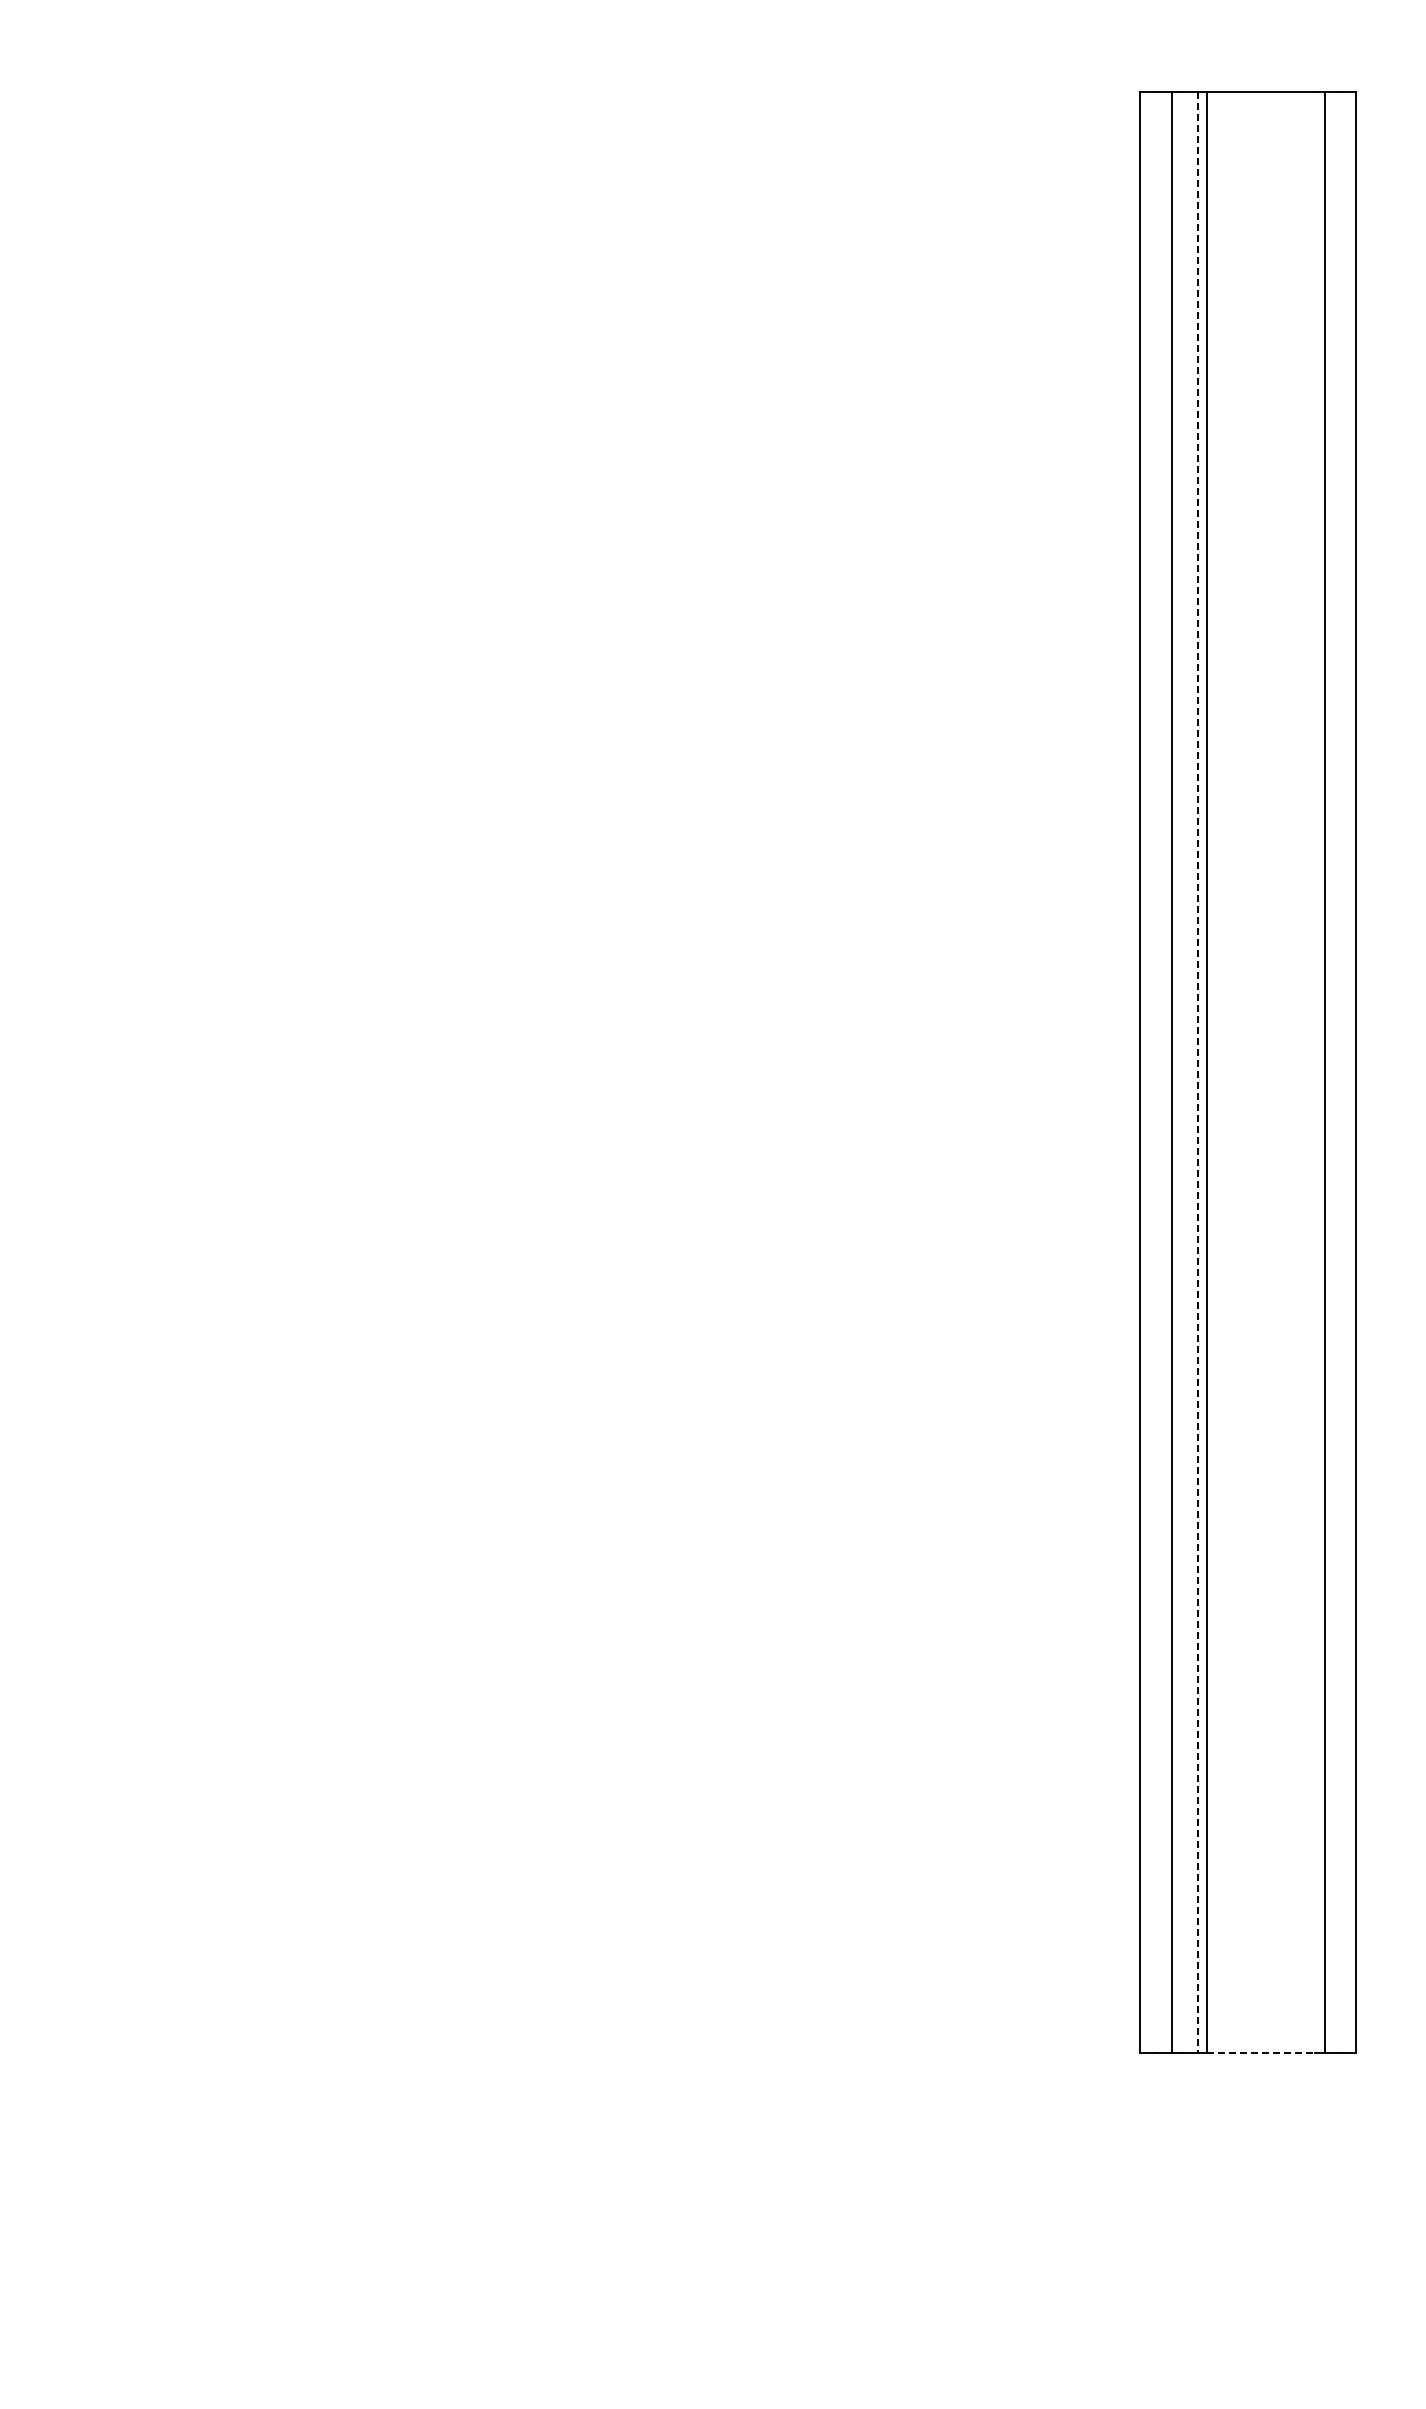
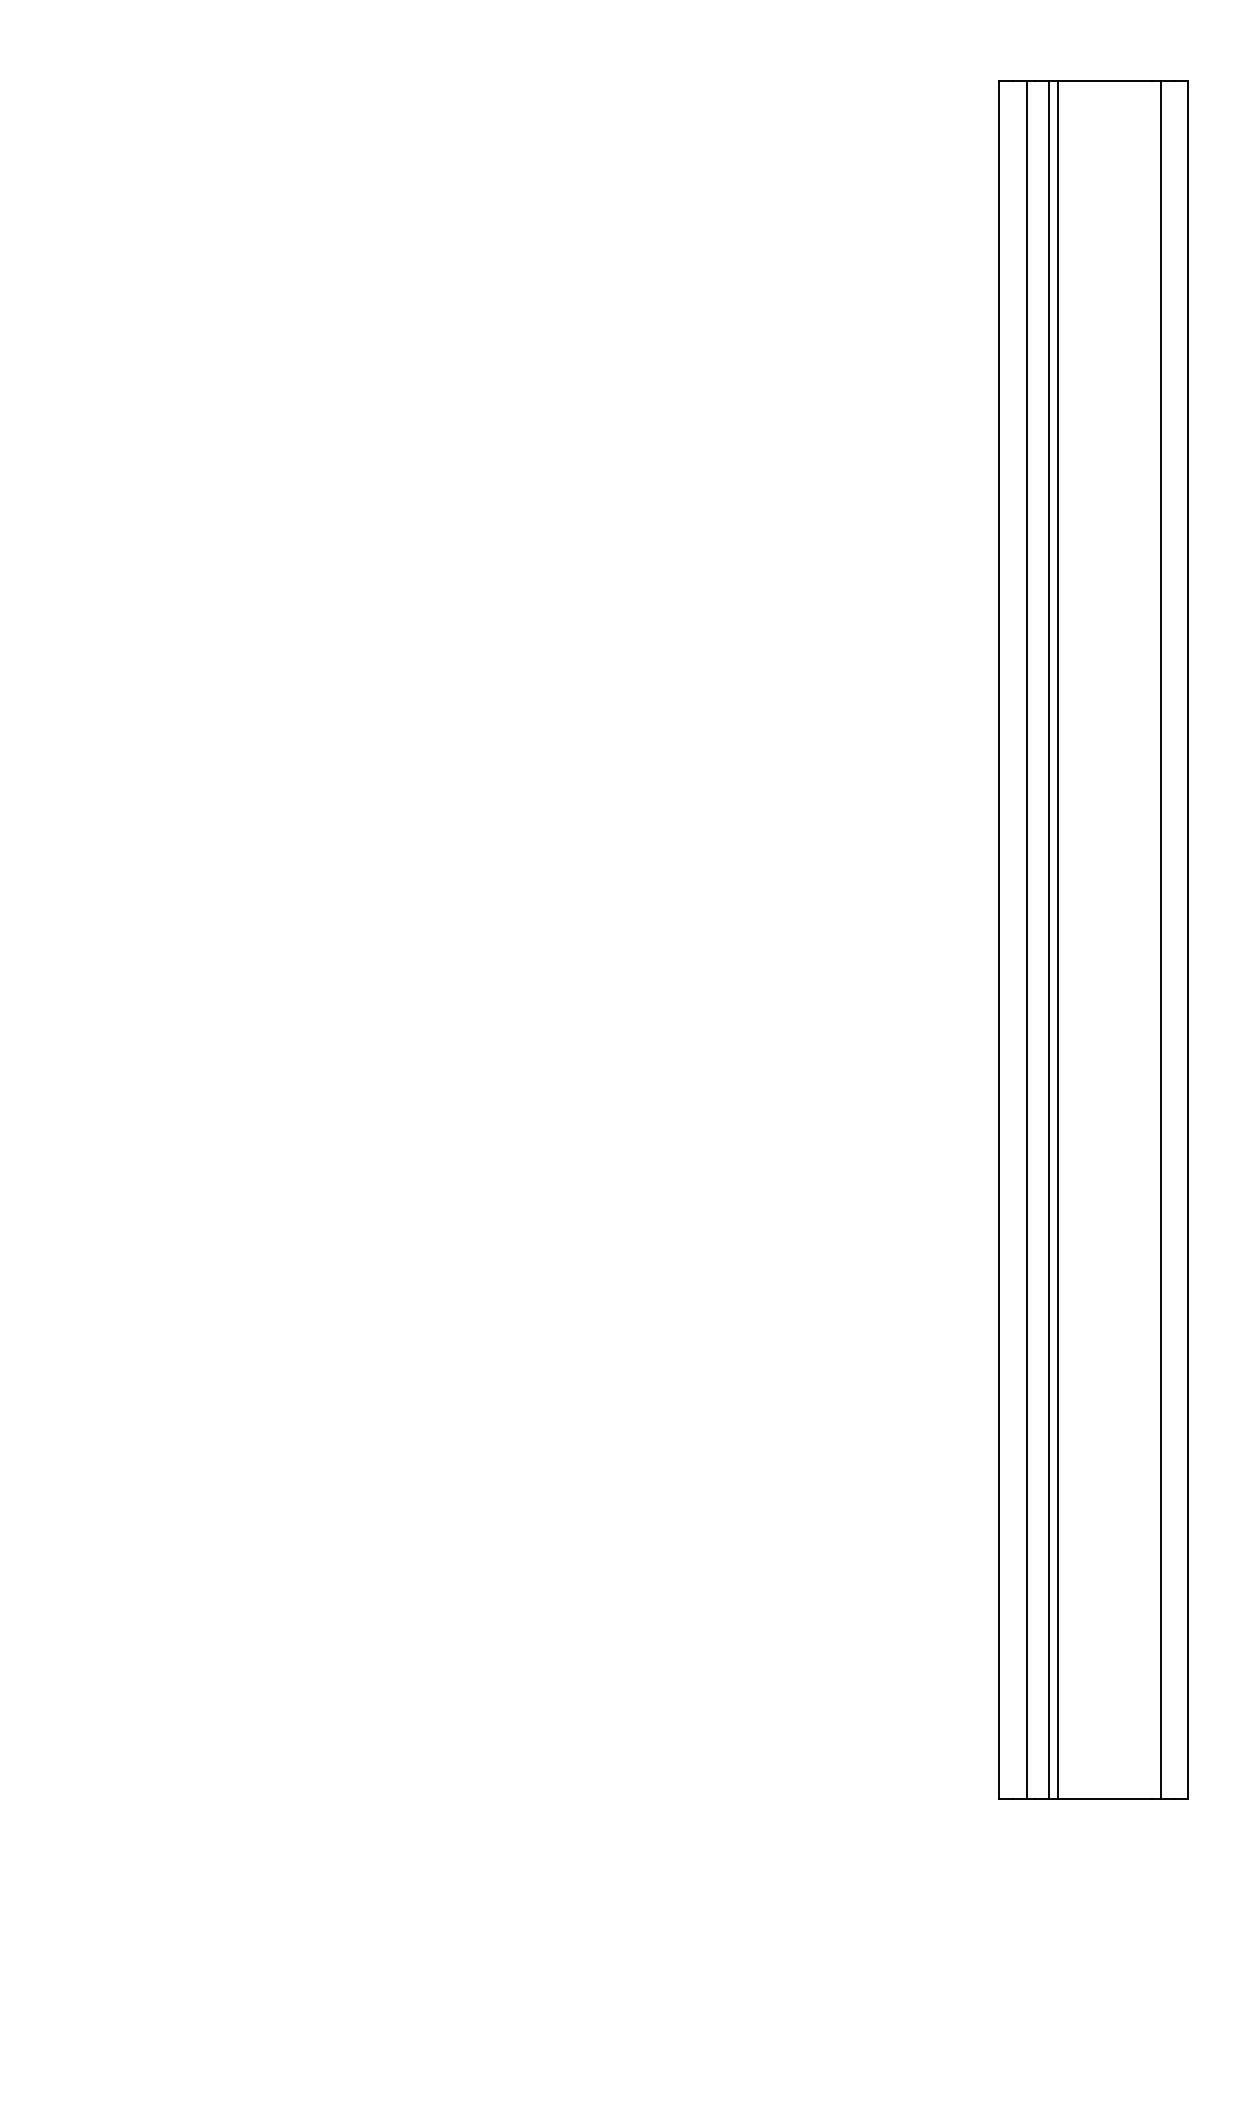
line: (1197, 1073) -> (1048, 940), dashed -> solid
line: (1261, 2052) -> (1105, 1798), dashed -> solid

